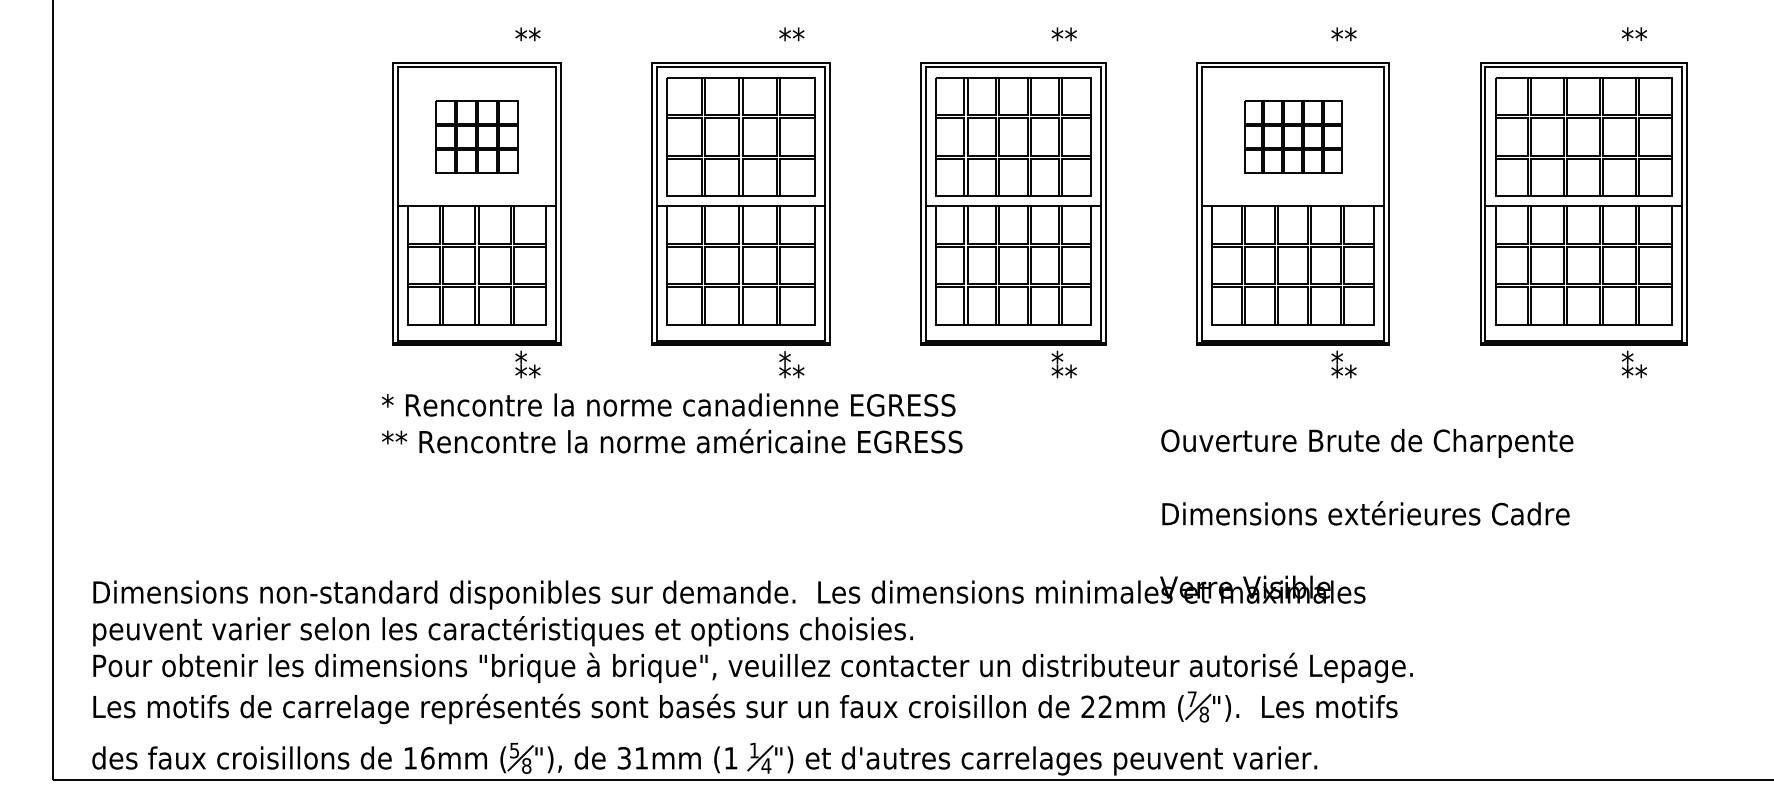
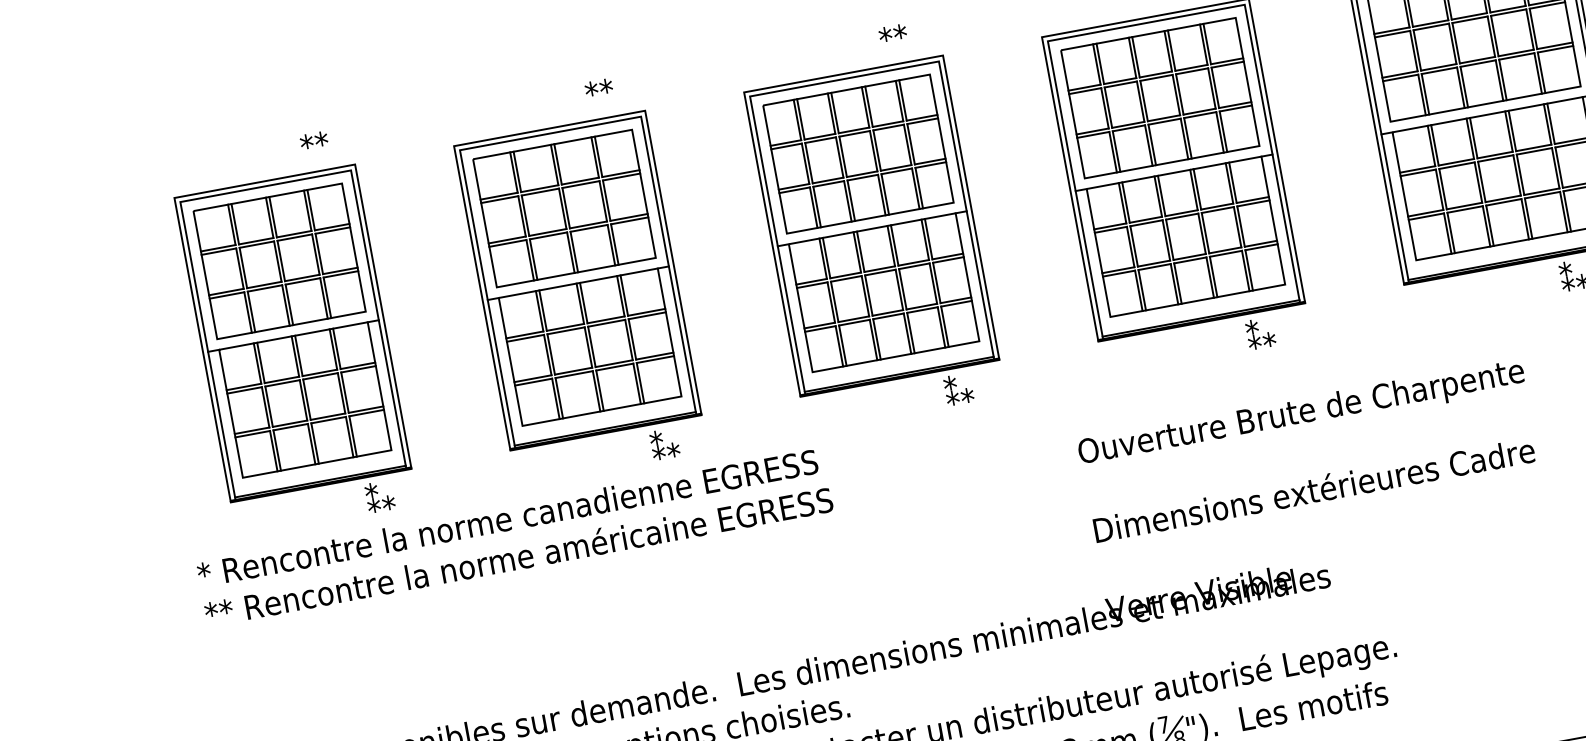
part: (476, 136) -> (278, 260), size x1.67
part: (1292, 136) -> (1159, 97), size x1.67
text: (672, 423) -> (515, 537), moved

